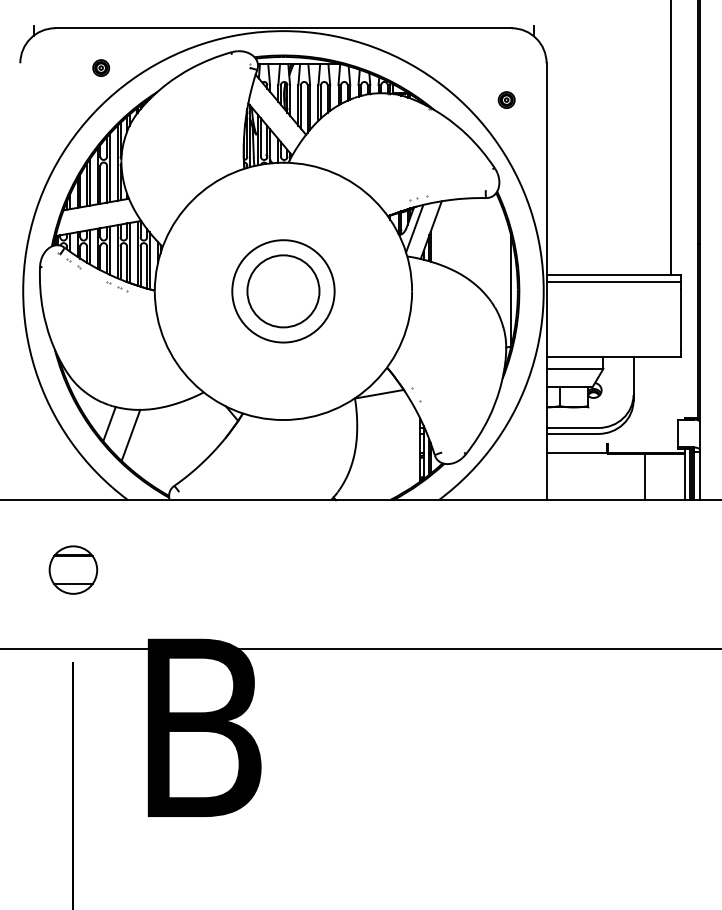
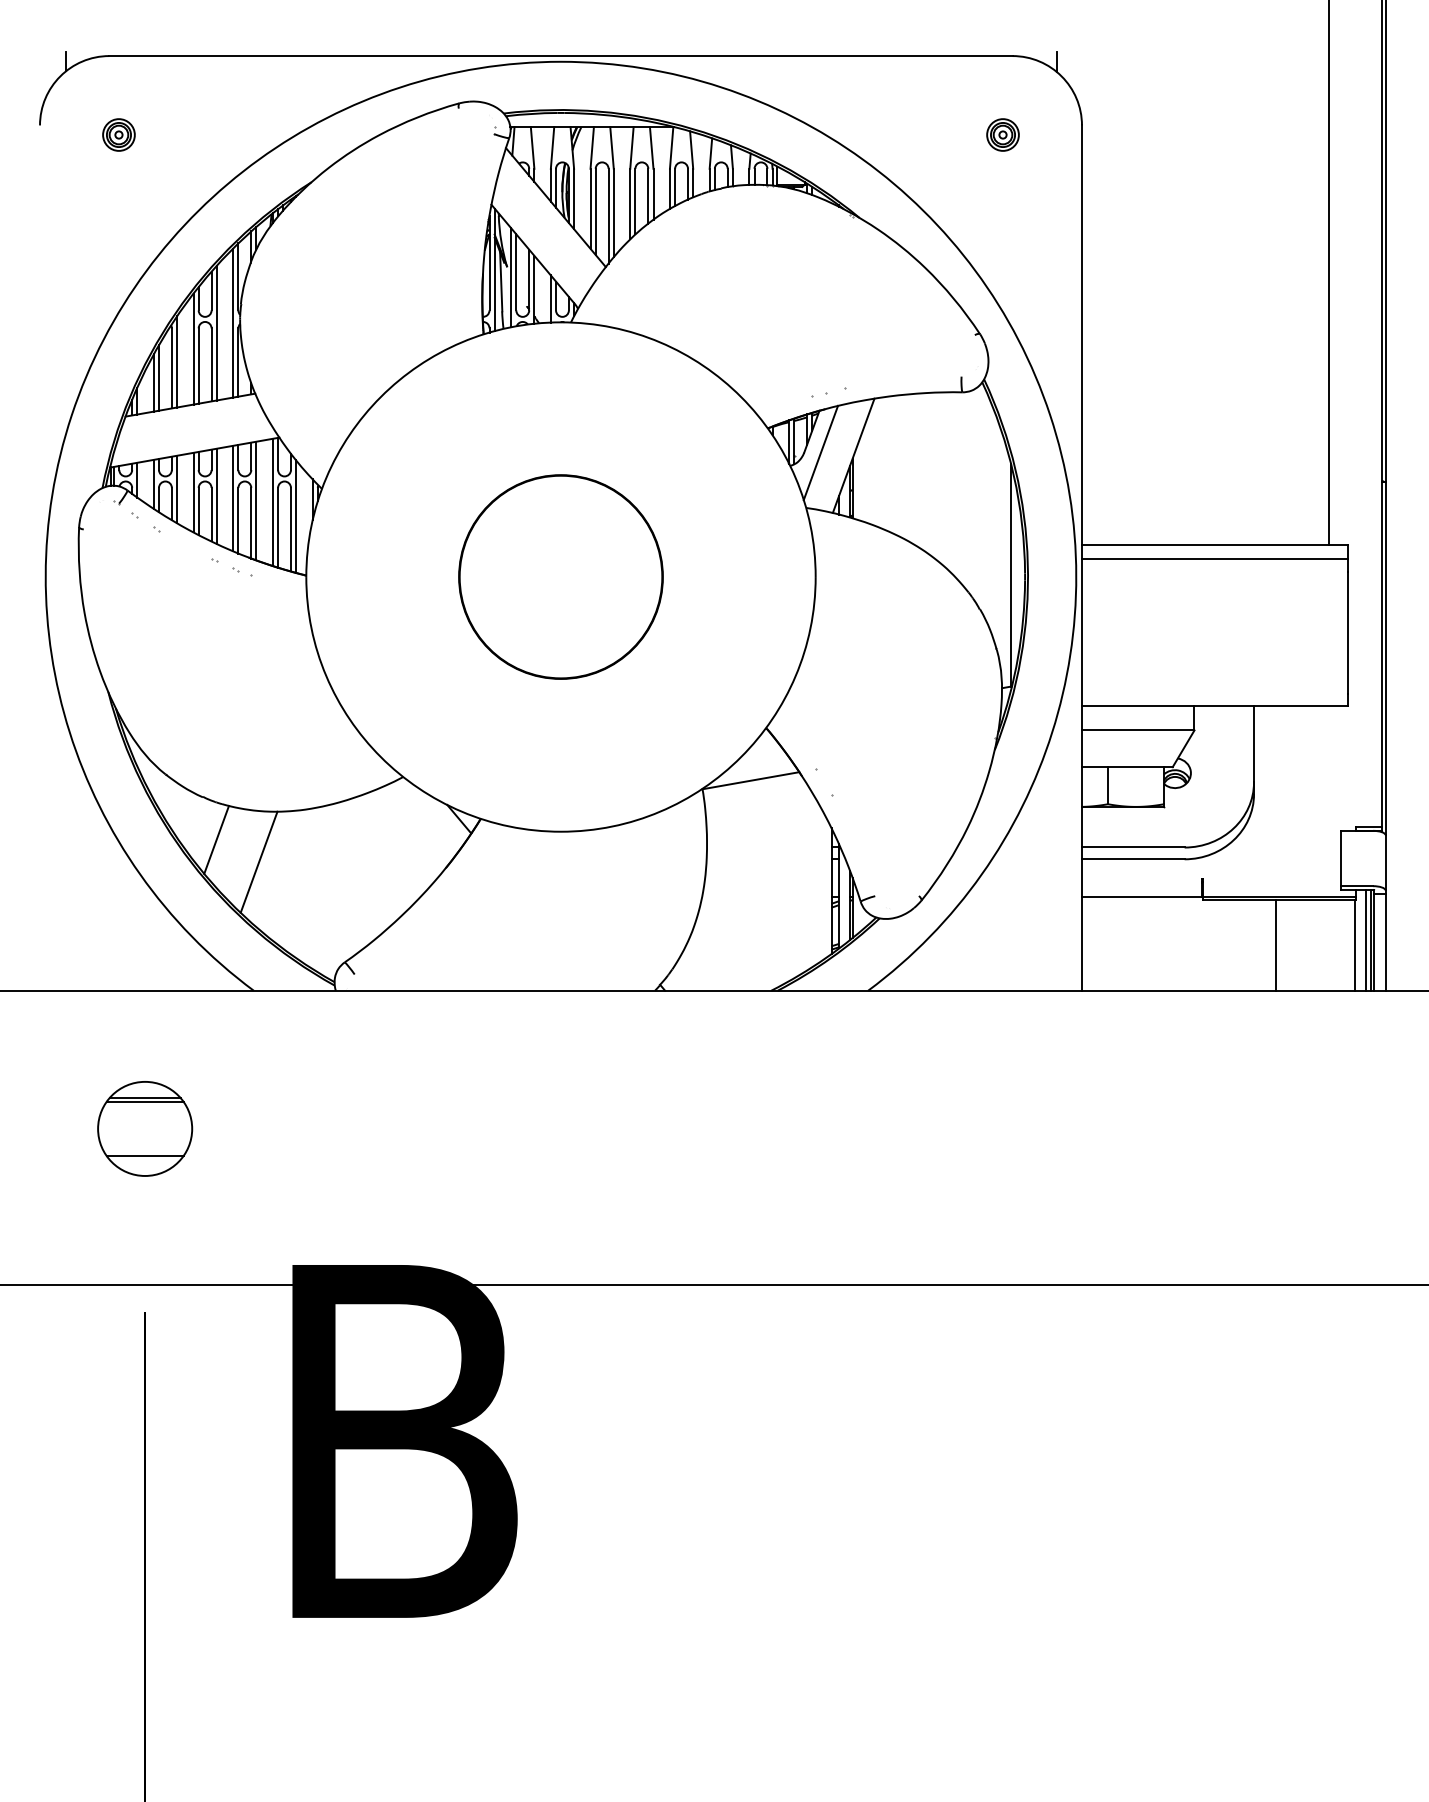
part: (101, 67) -> (119, 133), moved
part: (506, 99) -> (1002, 133), moved
circle: (283, 290) -> (561, 575), size x1.43

